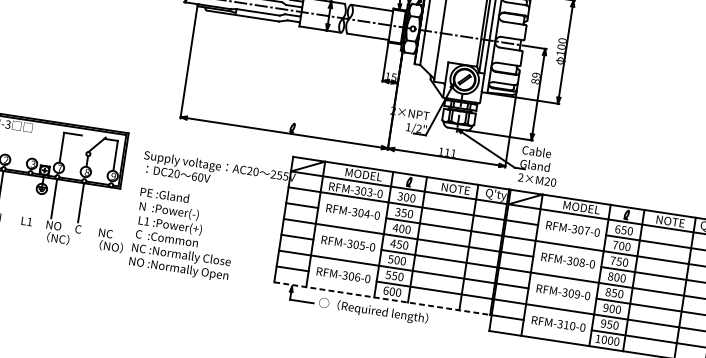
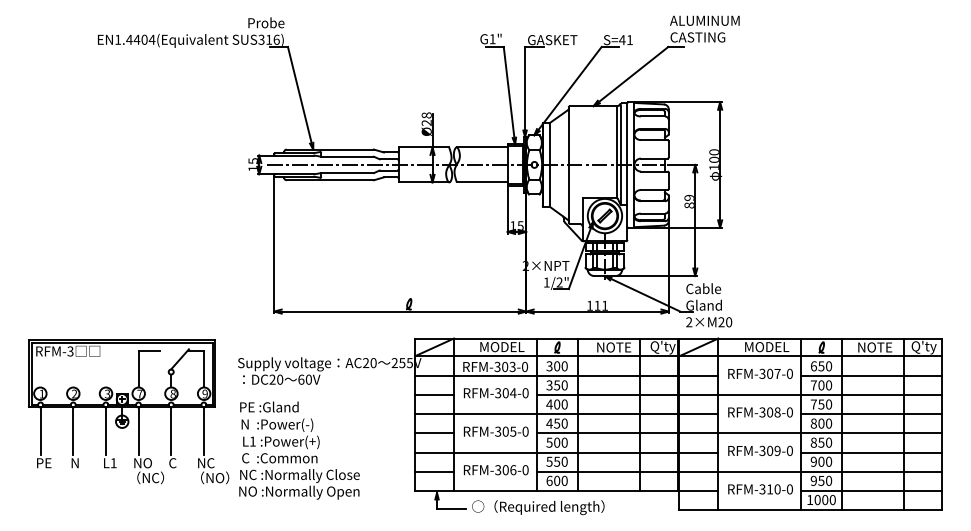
line: (27, 194) -> (105, 430), added
line: (107, 206) -> (203, 430), added
line: (382, 298) -> (546, 490), dashed -> solid

